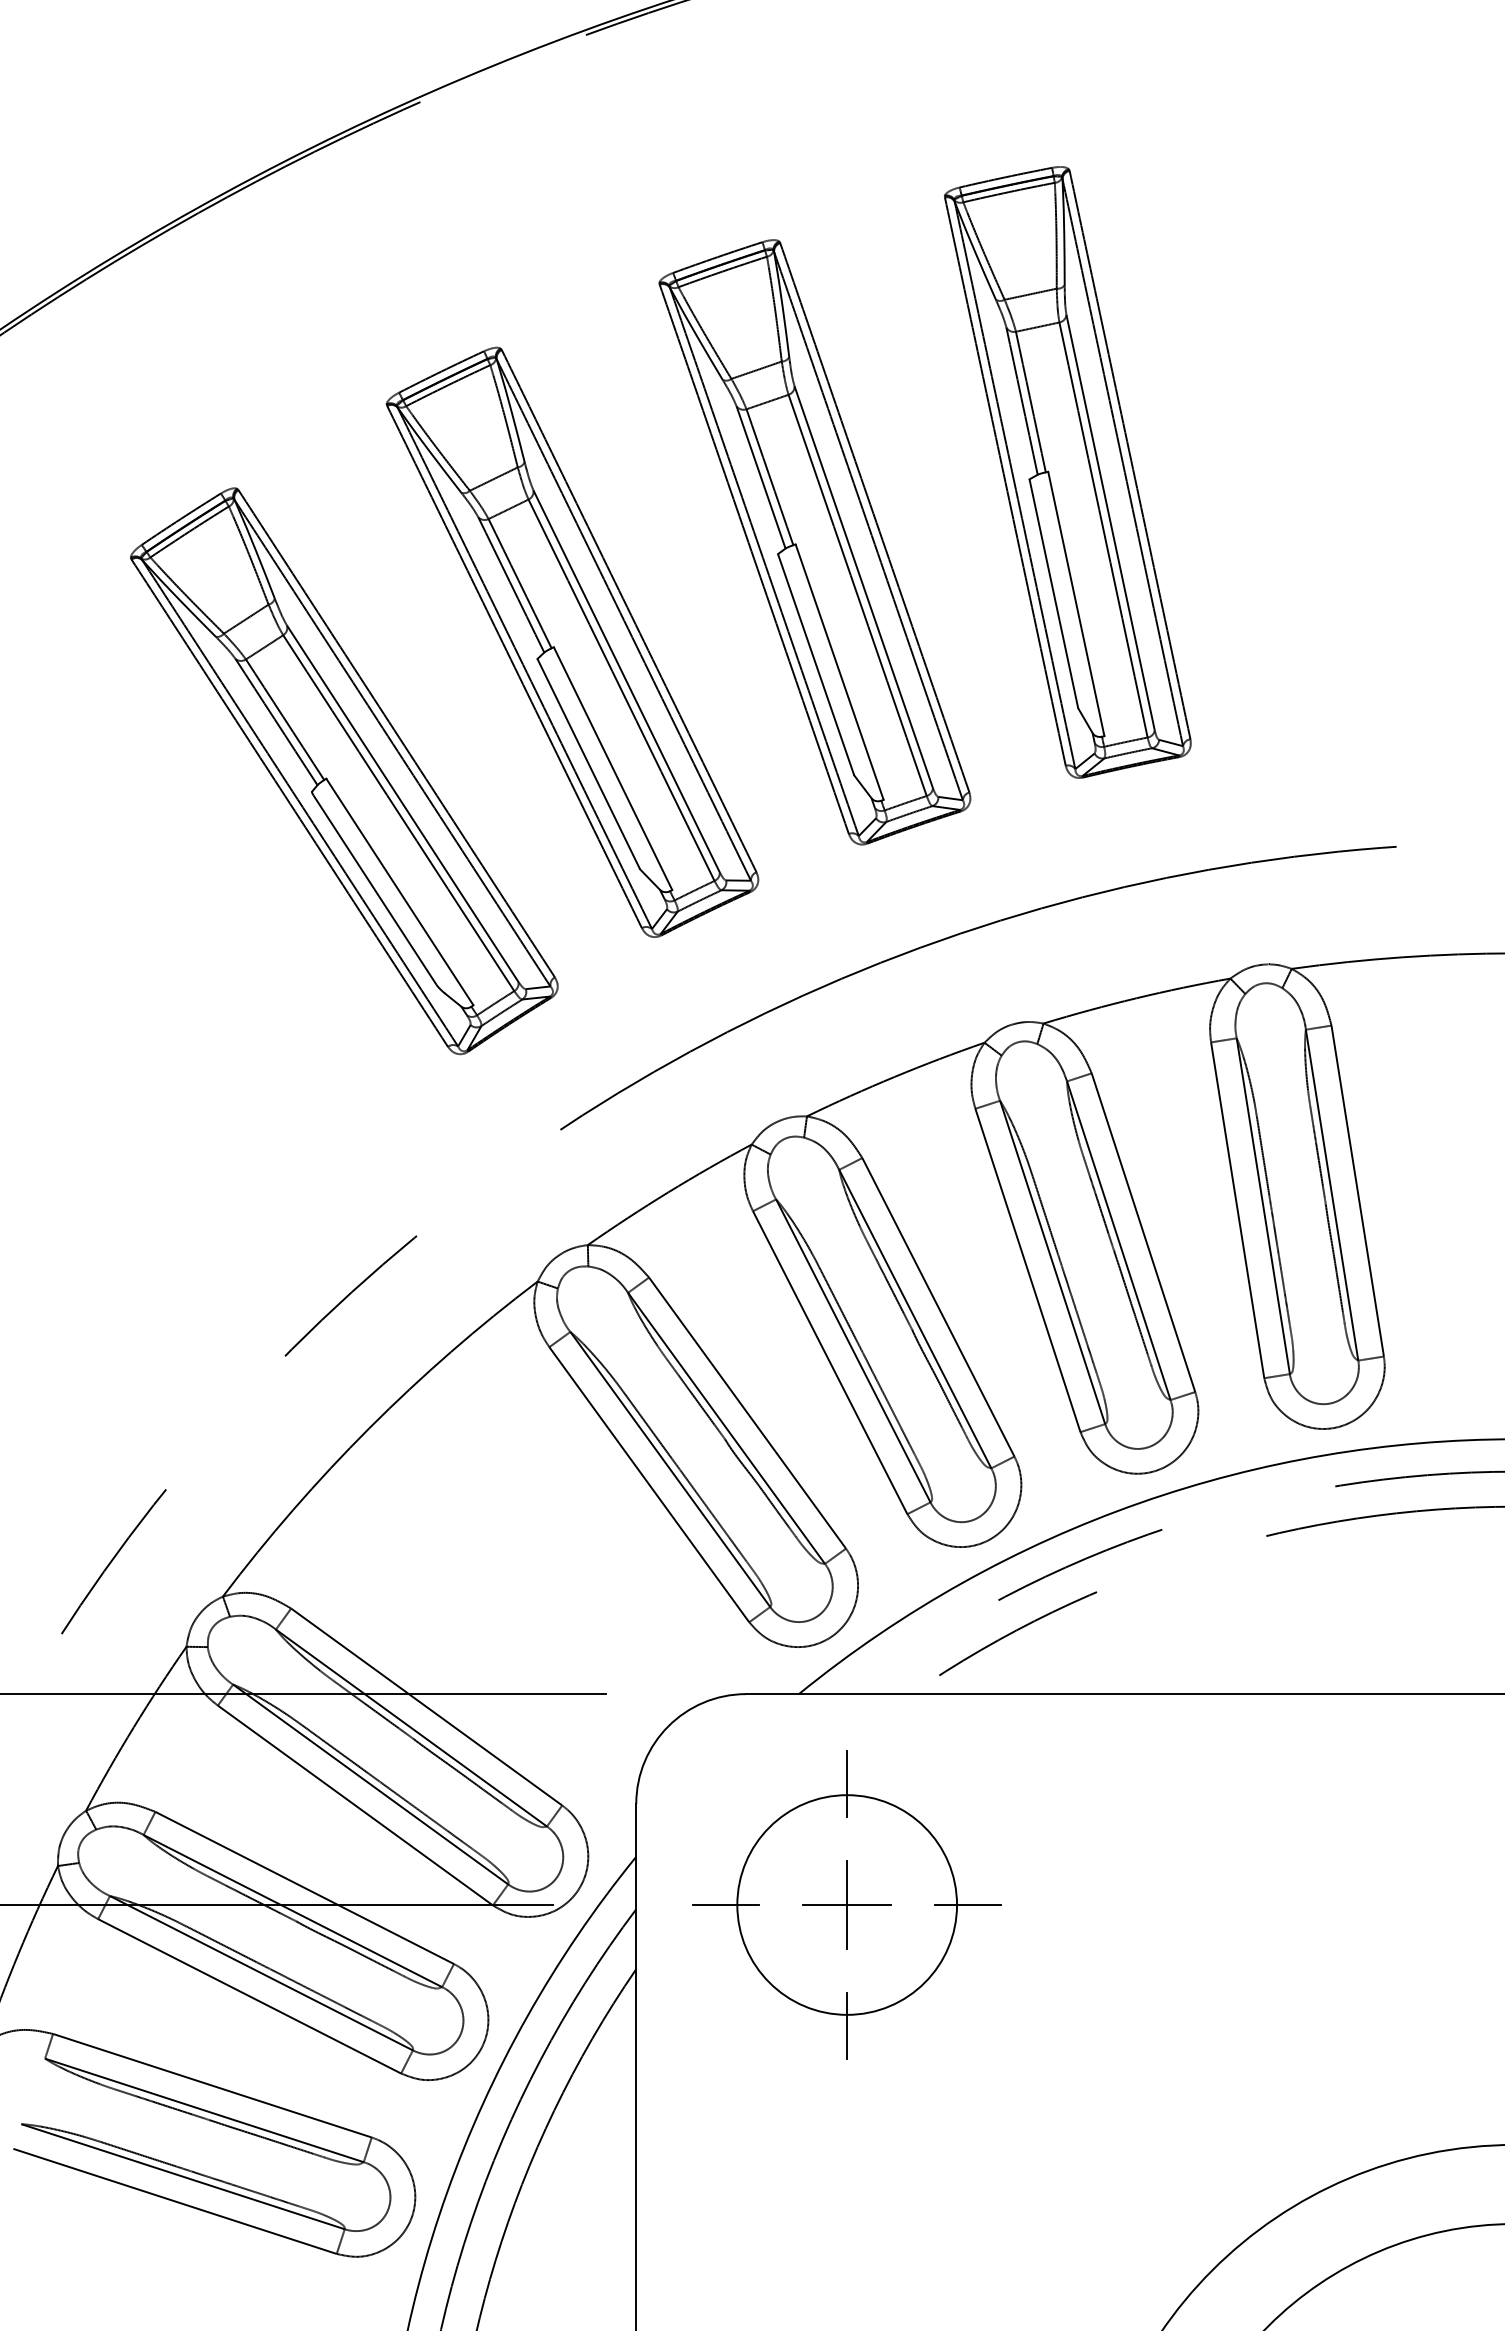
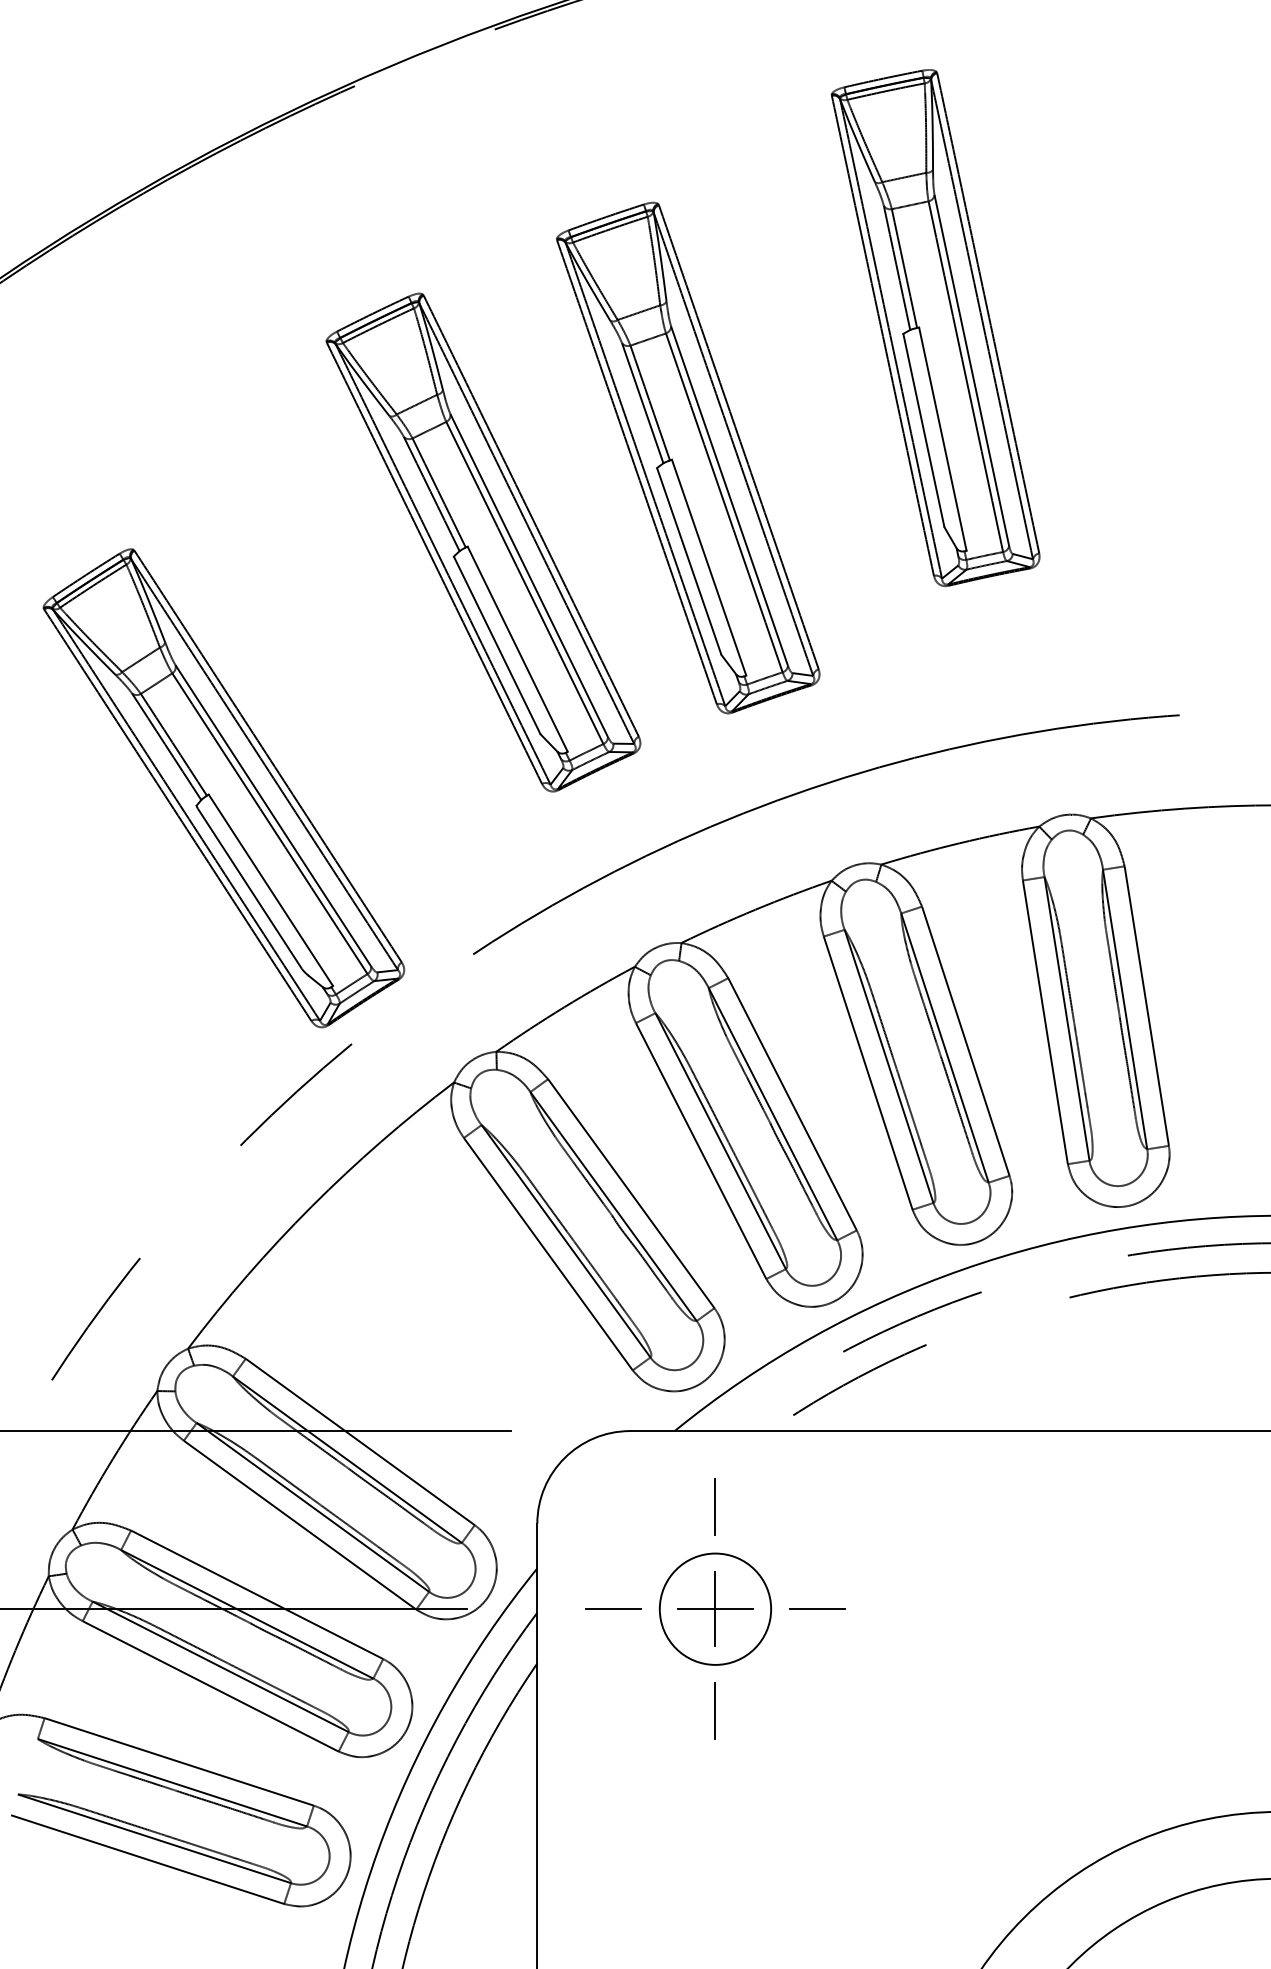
part: (1067, 472) -> (935, 328), moved
part: (344, 771) -> (224, 788), moved
circle: (847, 1904) -> (715, 1608), size x0.6

